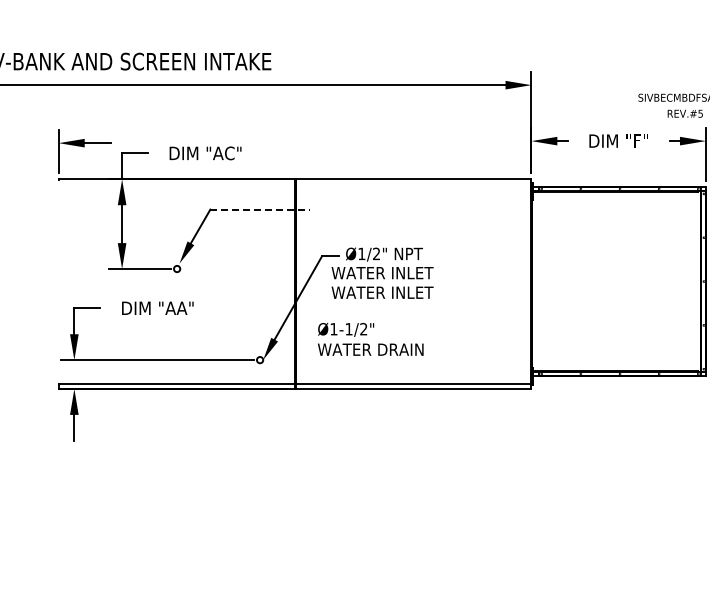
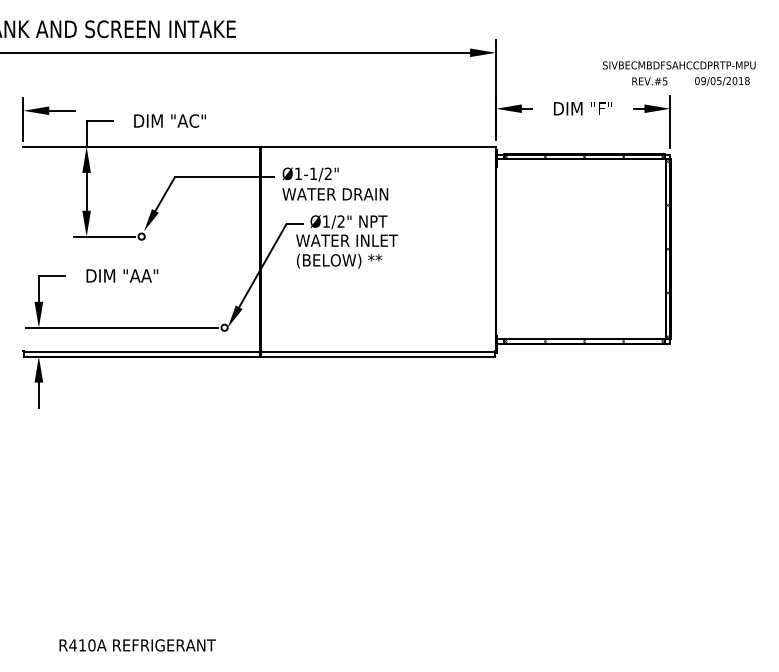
line: (259, 209) -> (224, 177), dashed -> solid
text: (382, 292) -> (347, 260), WATER INLET -> (BELOW) **
text: (370, 338) -> (335, 183), moved

